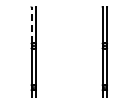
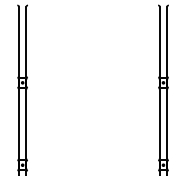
line: (31, 25) -> (18, 42), dashed -> solid

